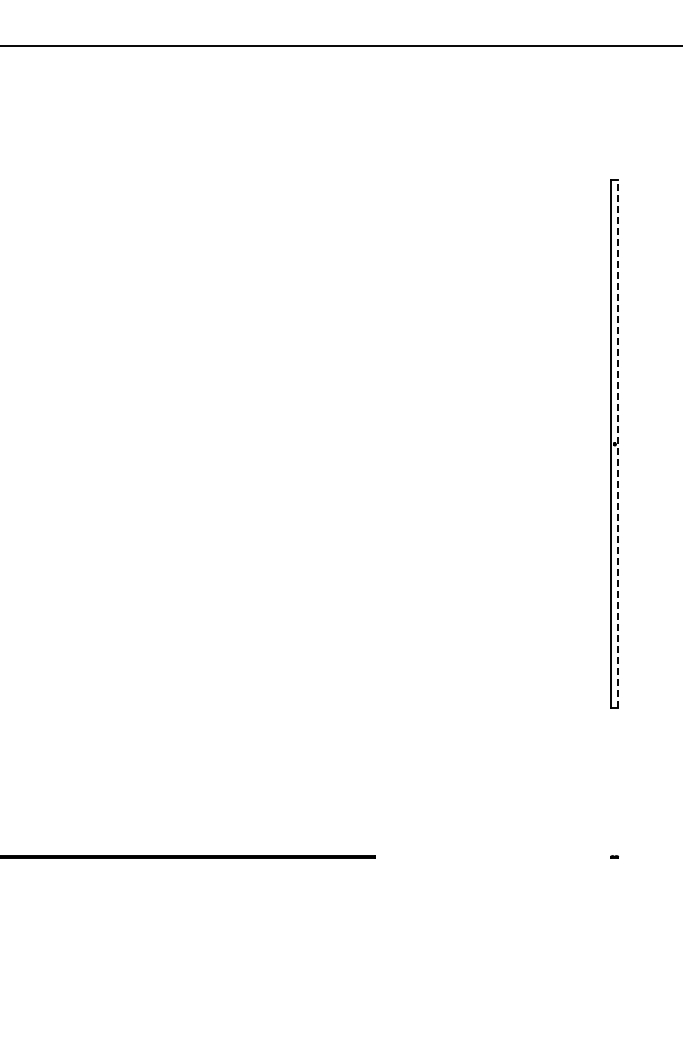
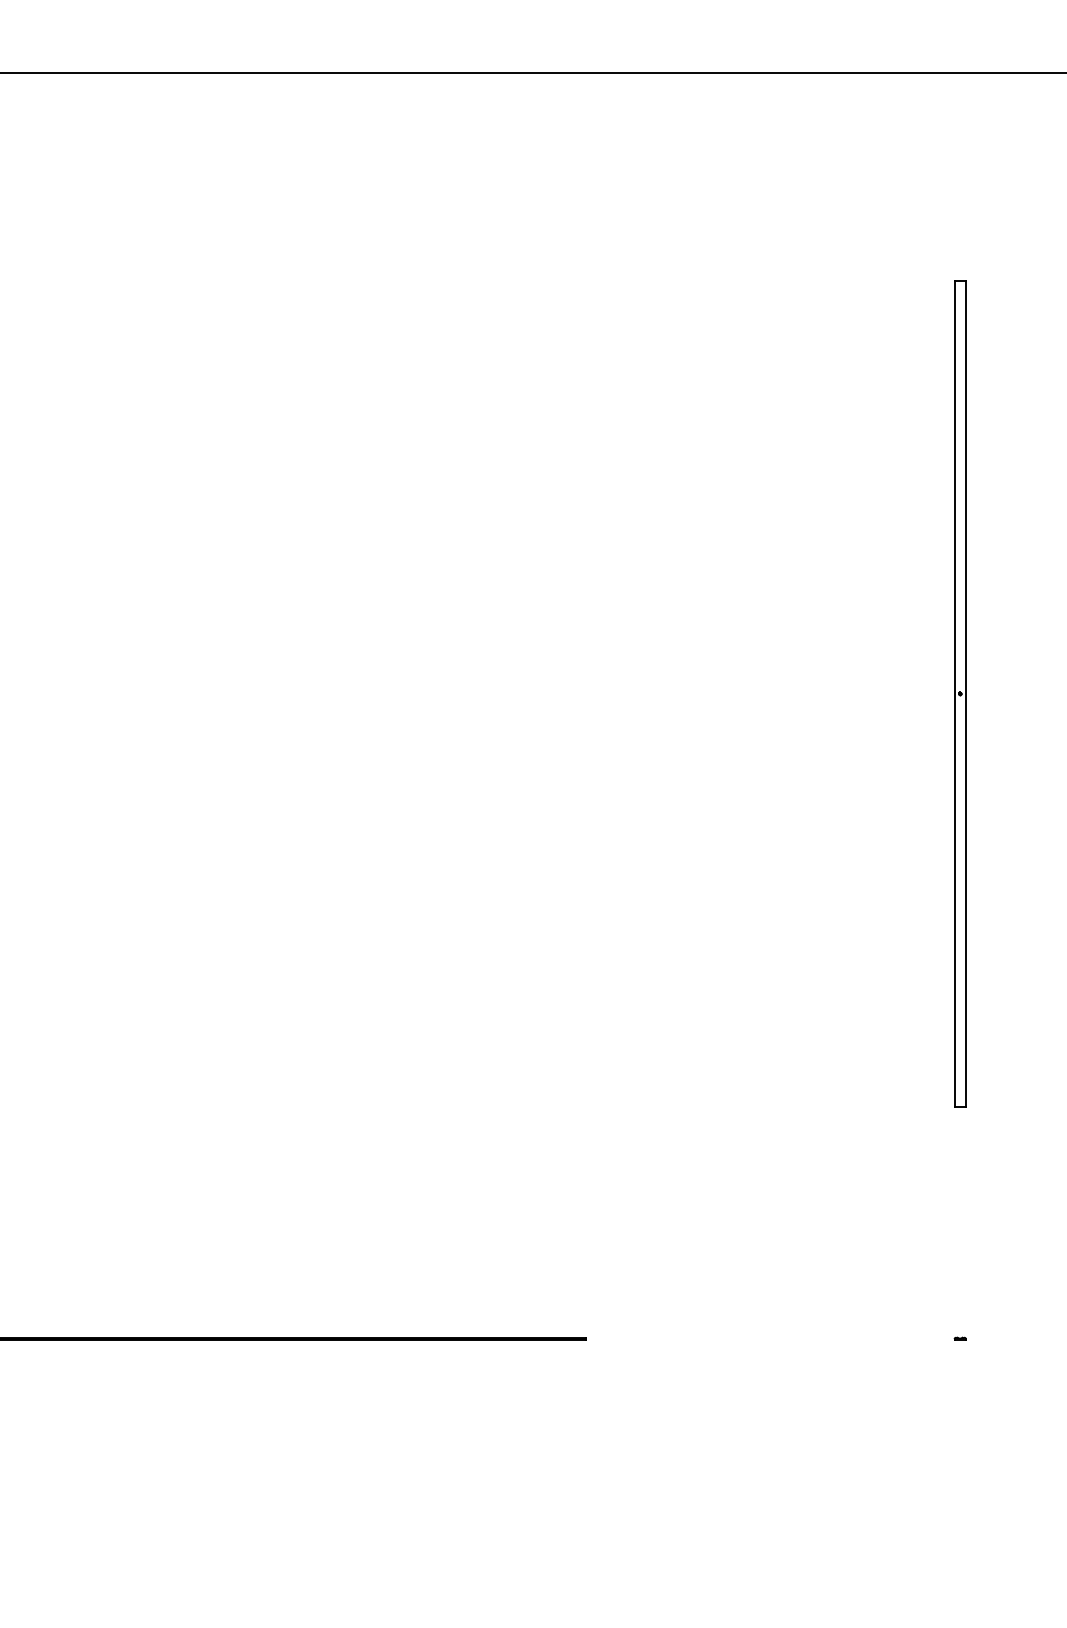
line: (618, 443) -> (966, 692), dashed -> solid

